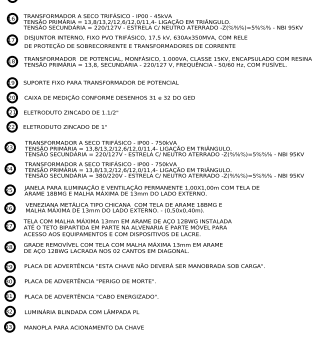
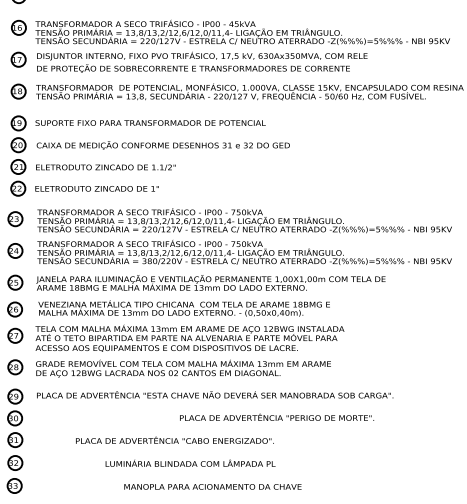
text: (90, 280) -> (277, 416), moved
text: (91, 296) -> (174, 440), moved
text: (82, 311) -> (191, 462), moved
text: (83, 327) -> (211, 486), moved

